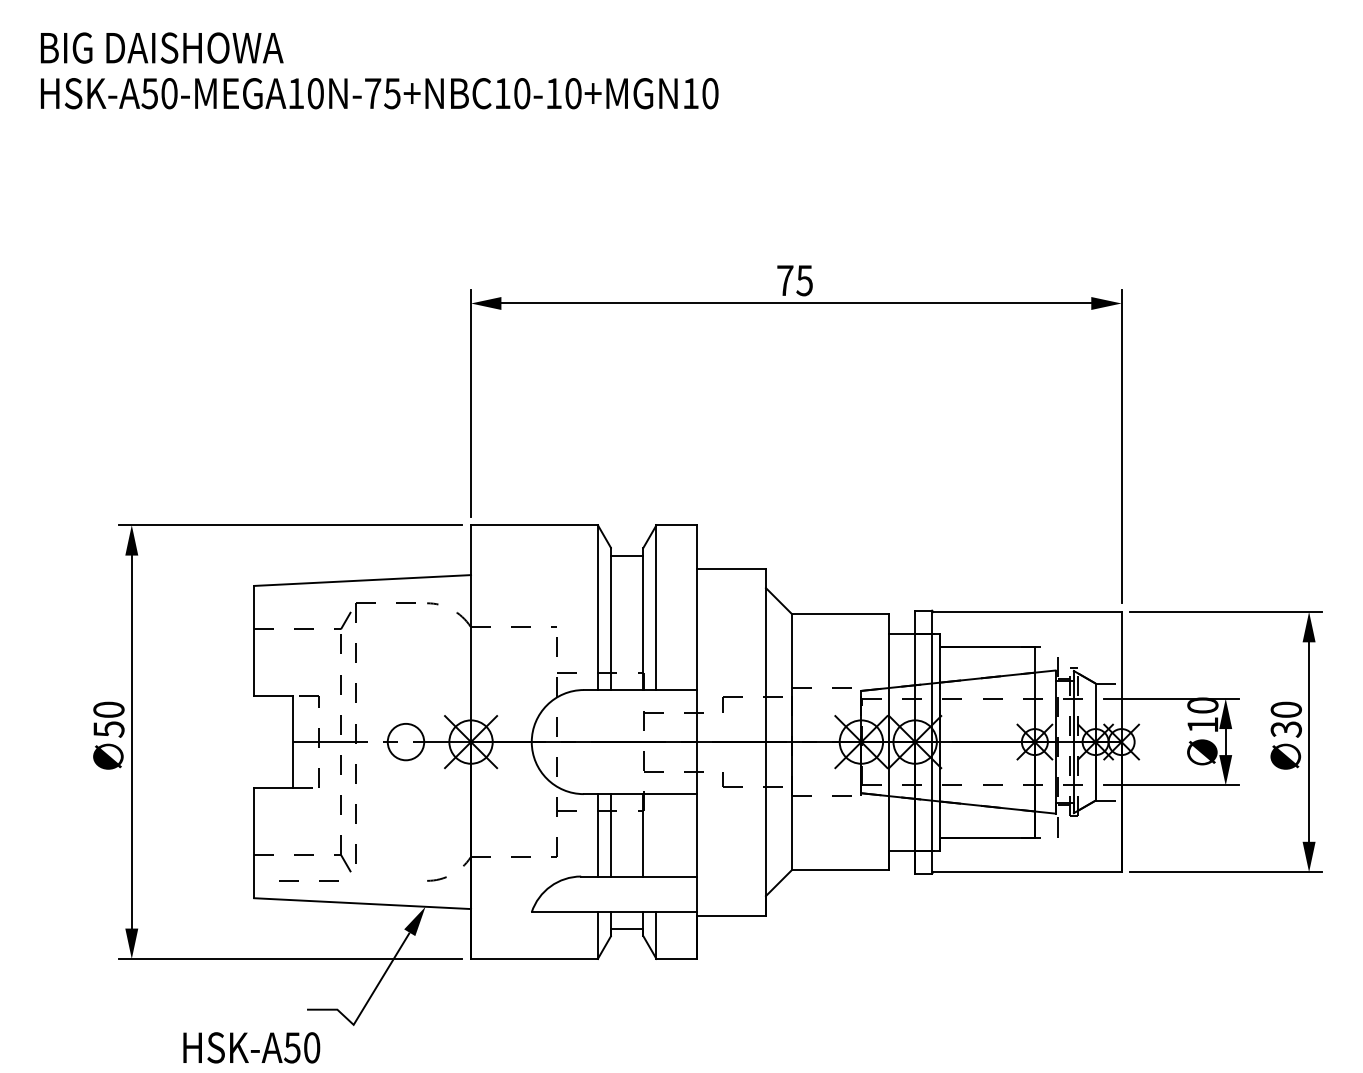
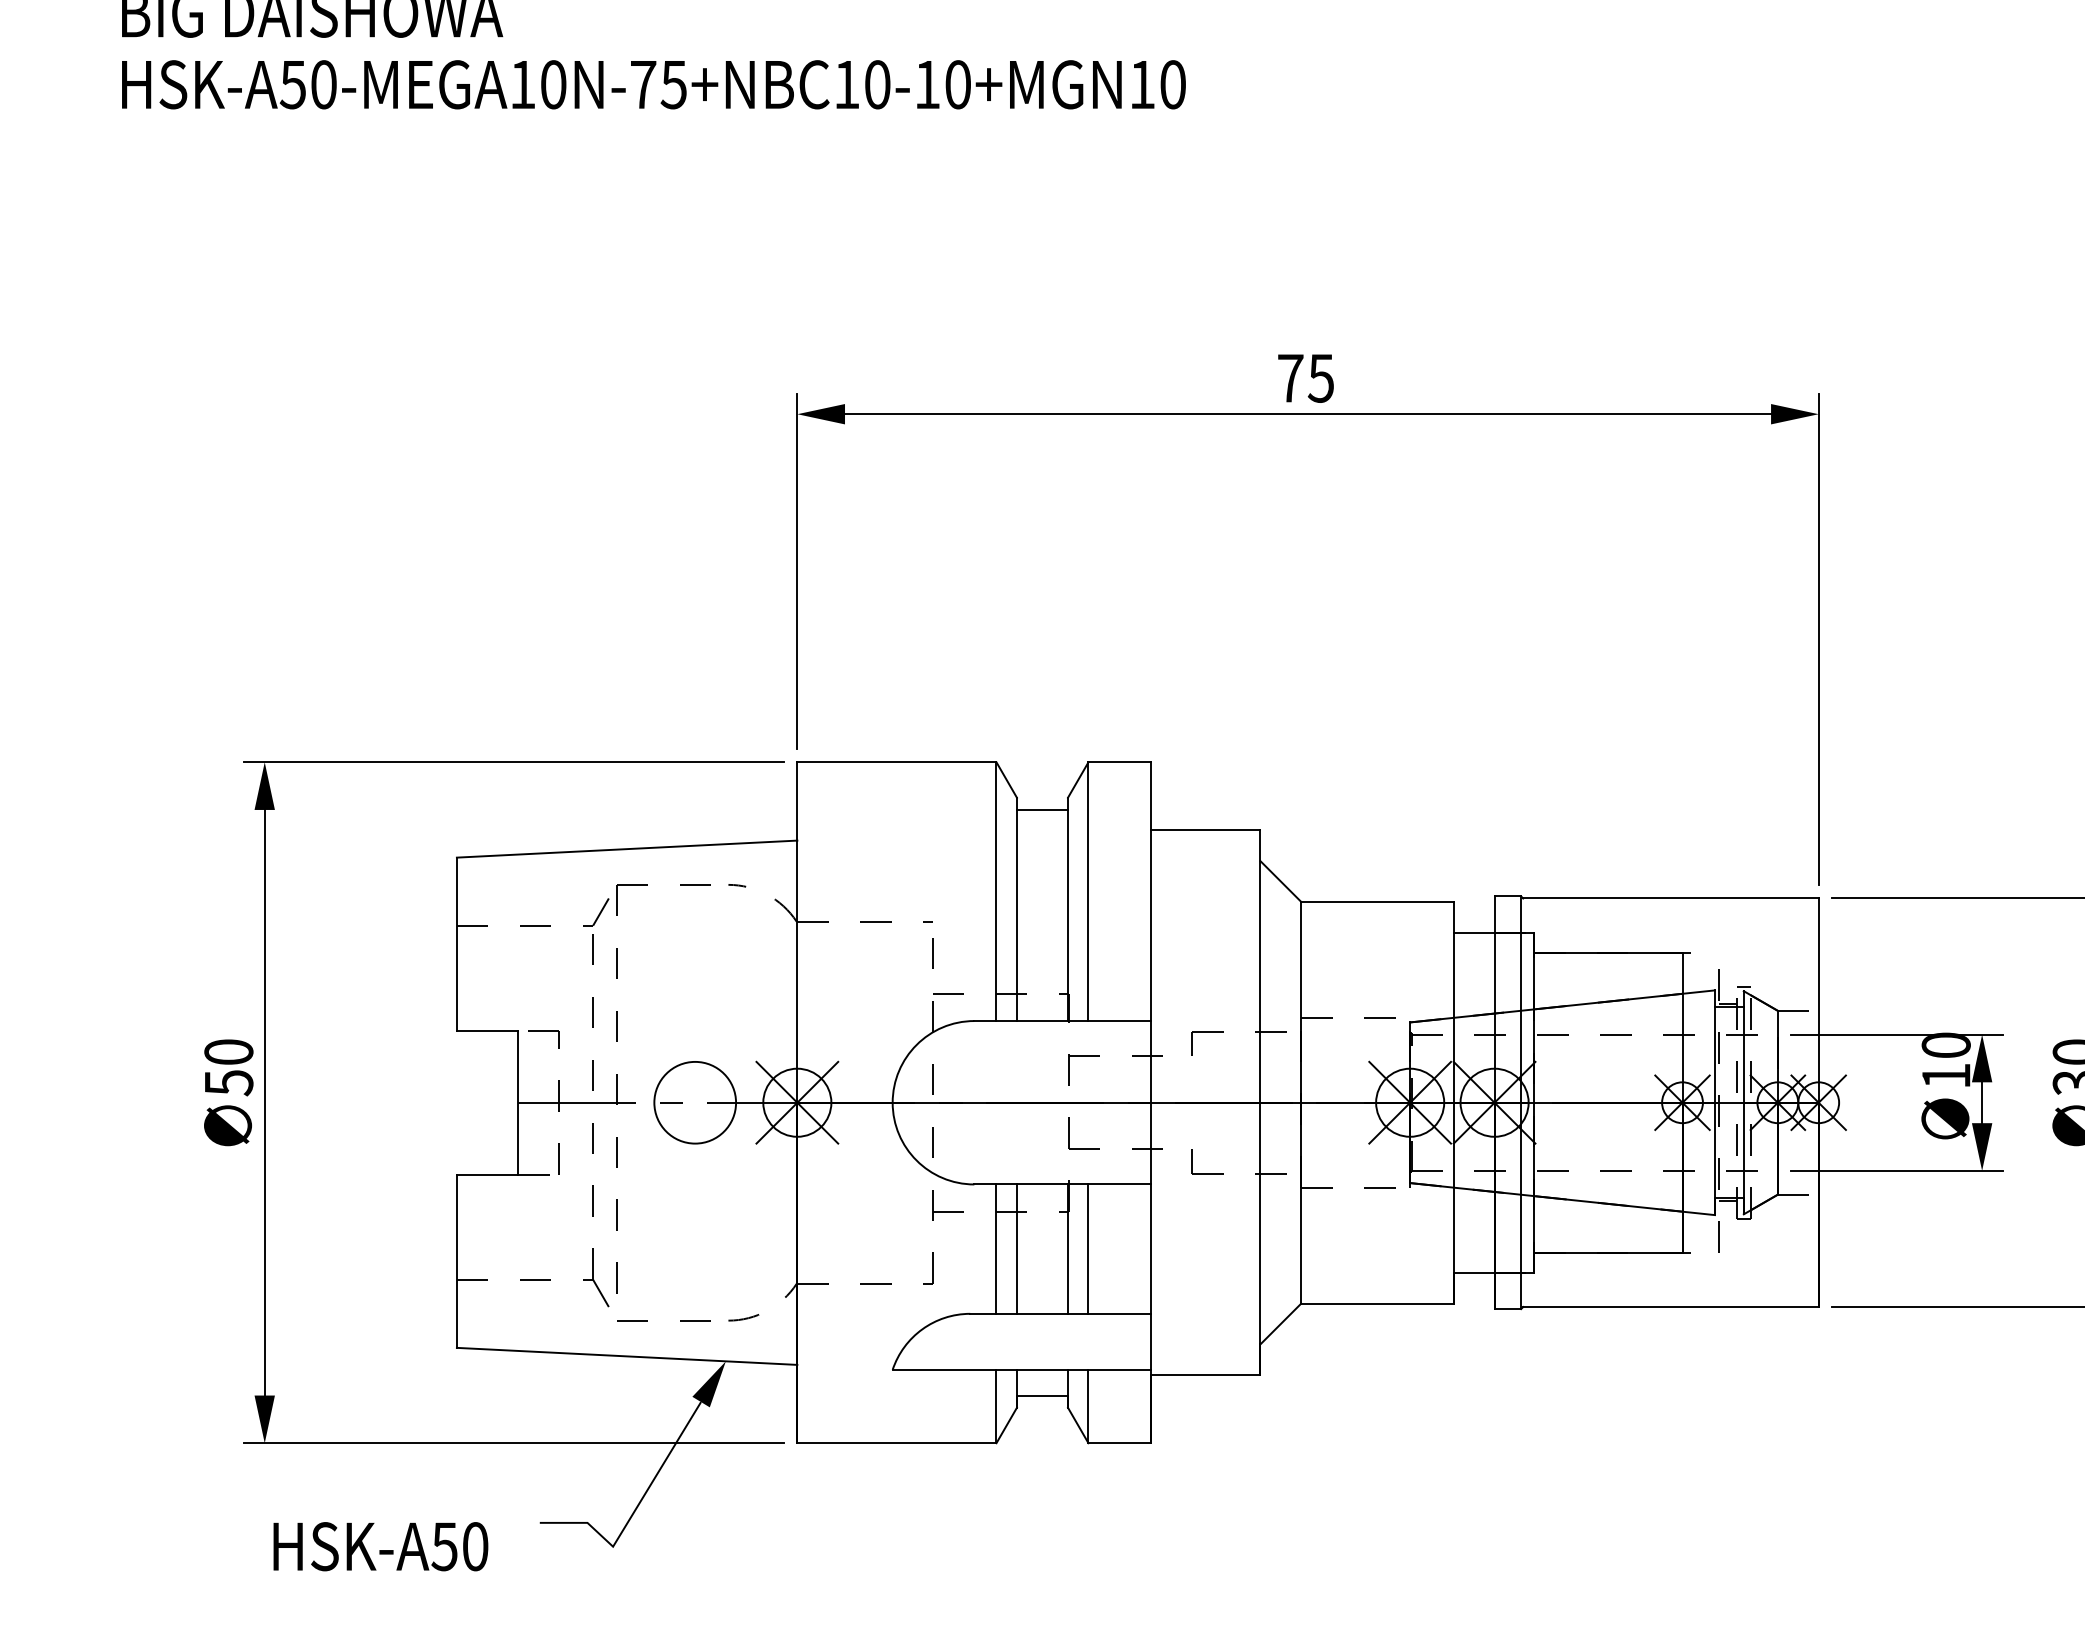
circle: (405, 742) -> (694, 1103), size x1.43
line: (656, 835) -> (1088, 1249), added
line: (298, 880) -> (647, 1320), moved
text: (251, 1047) -> (380, 1546), moved

